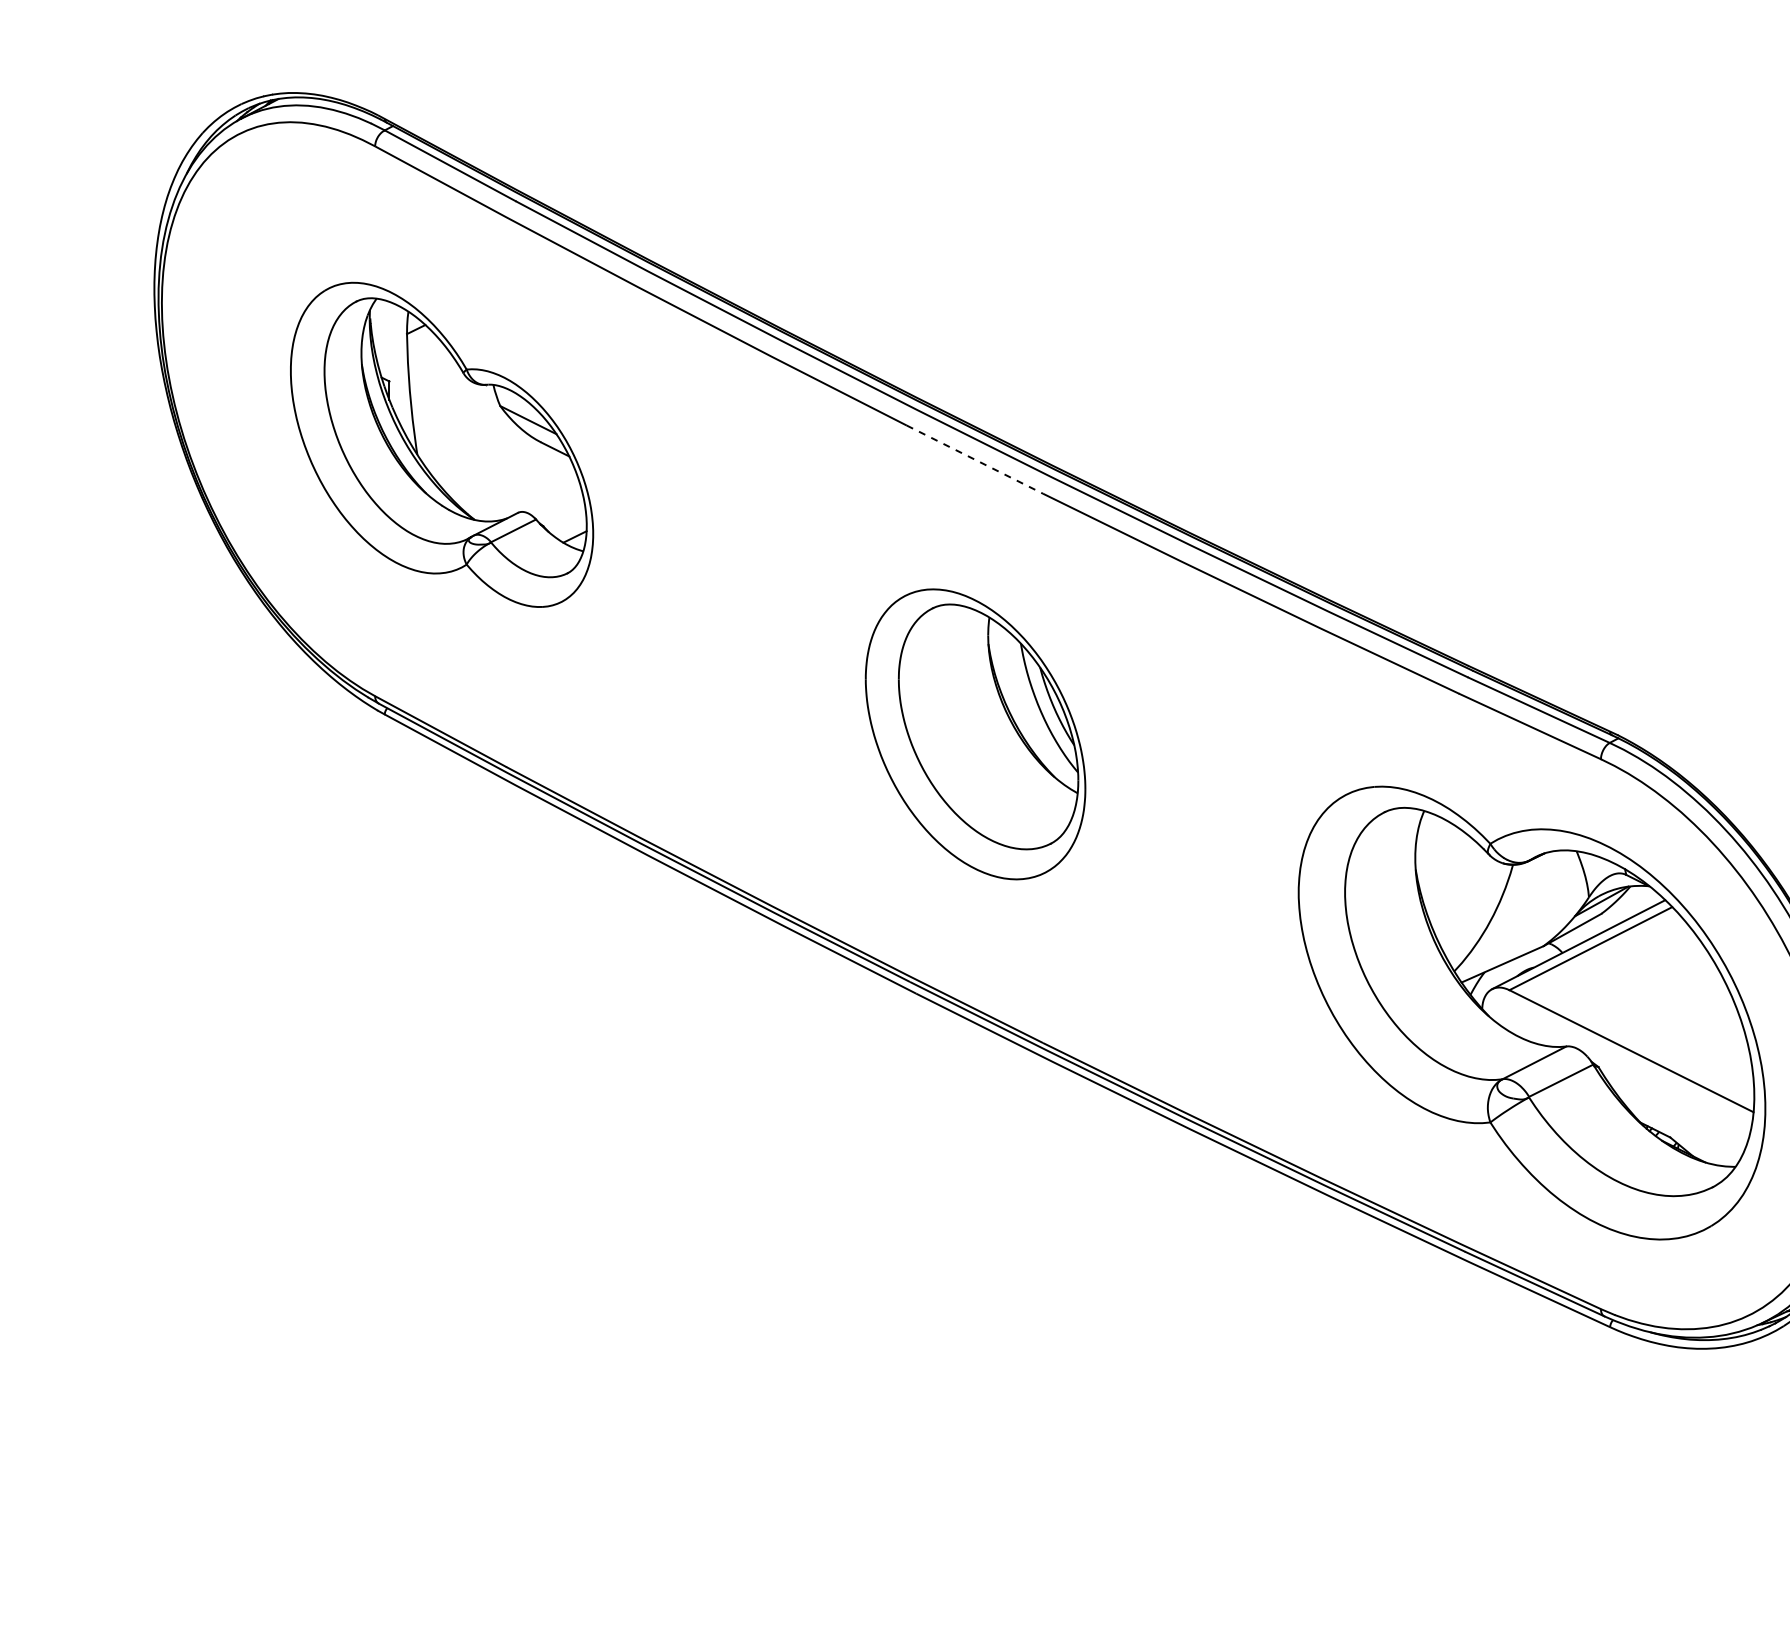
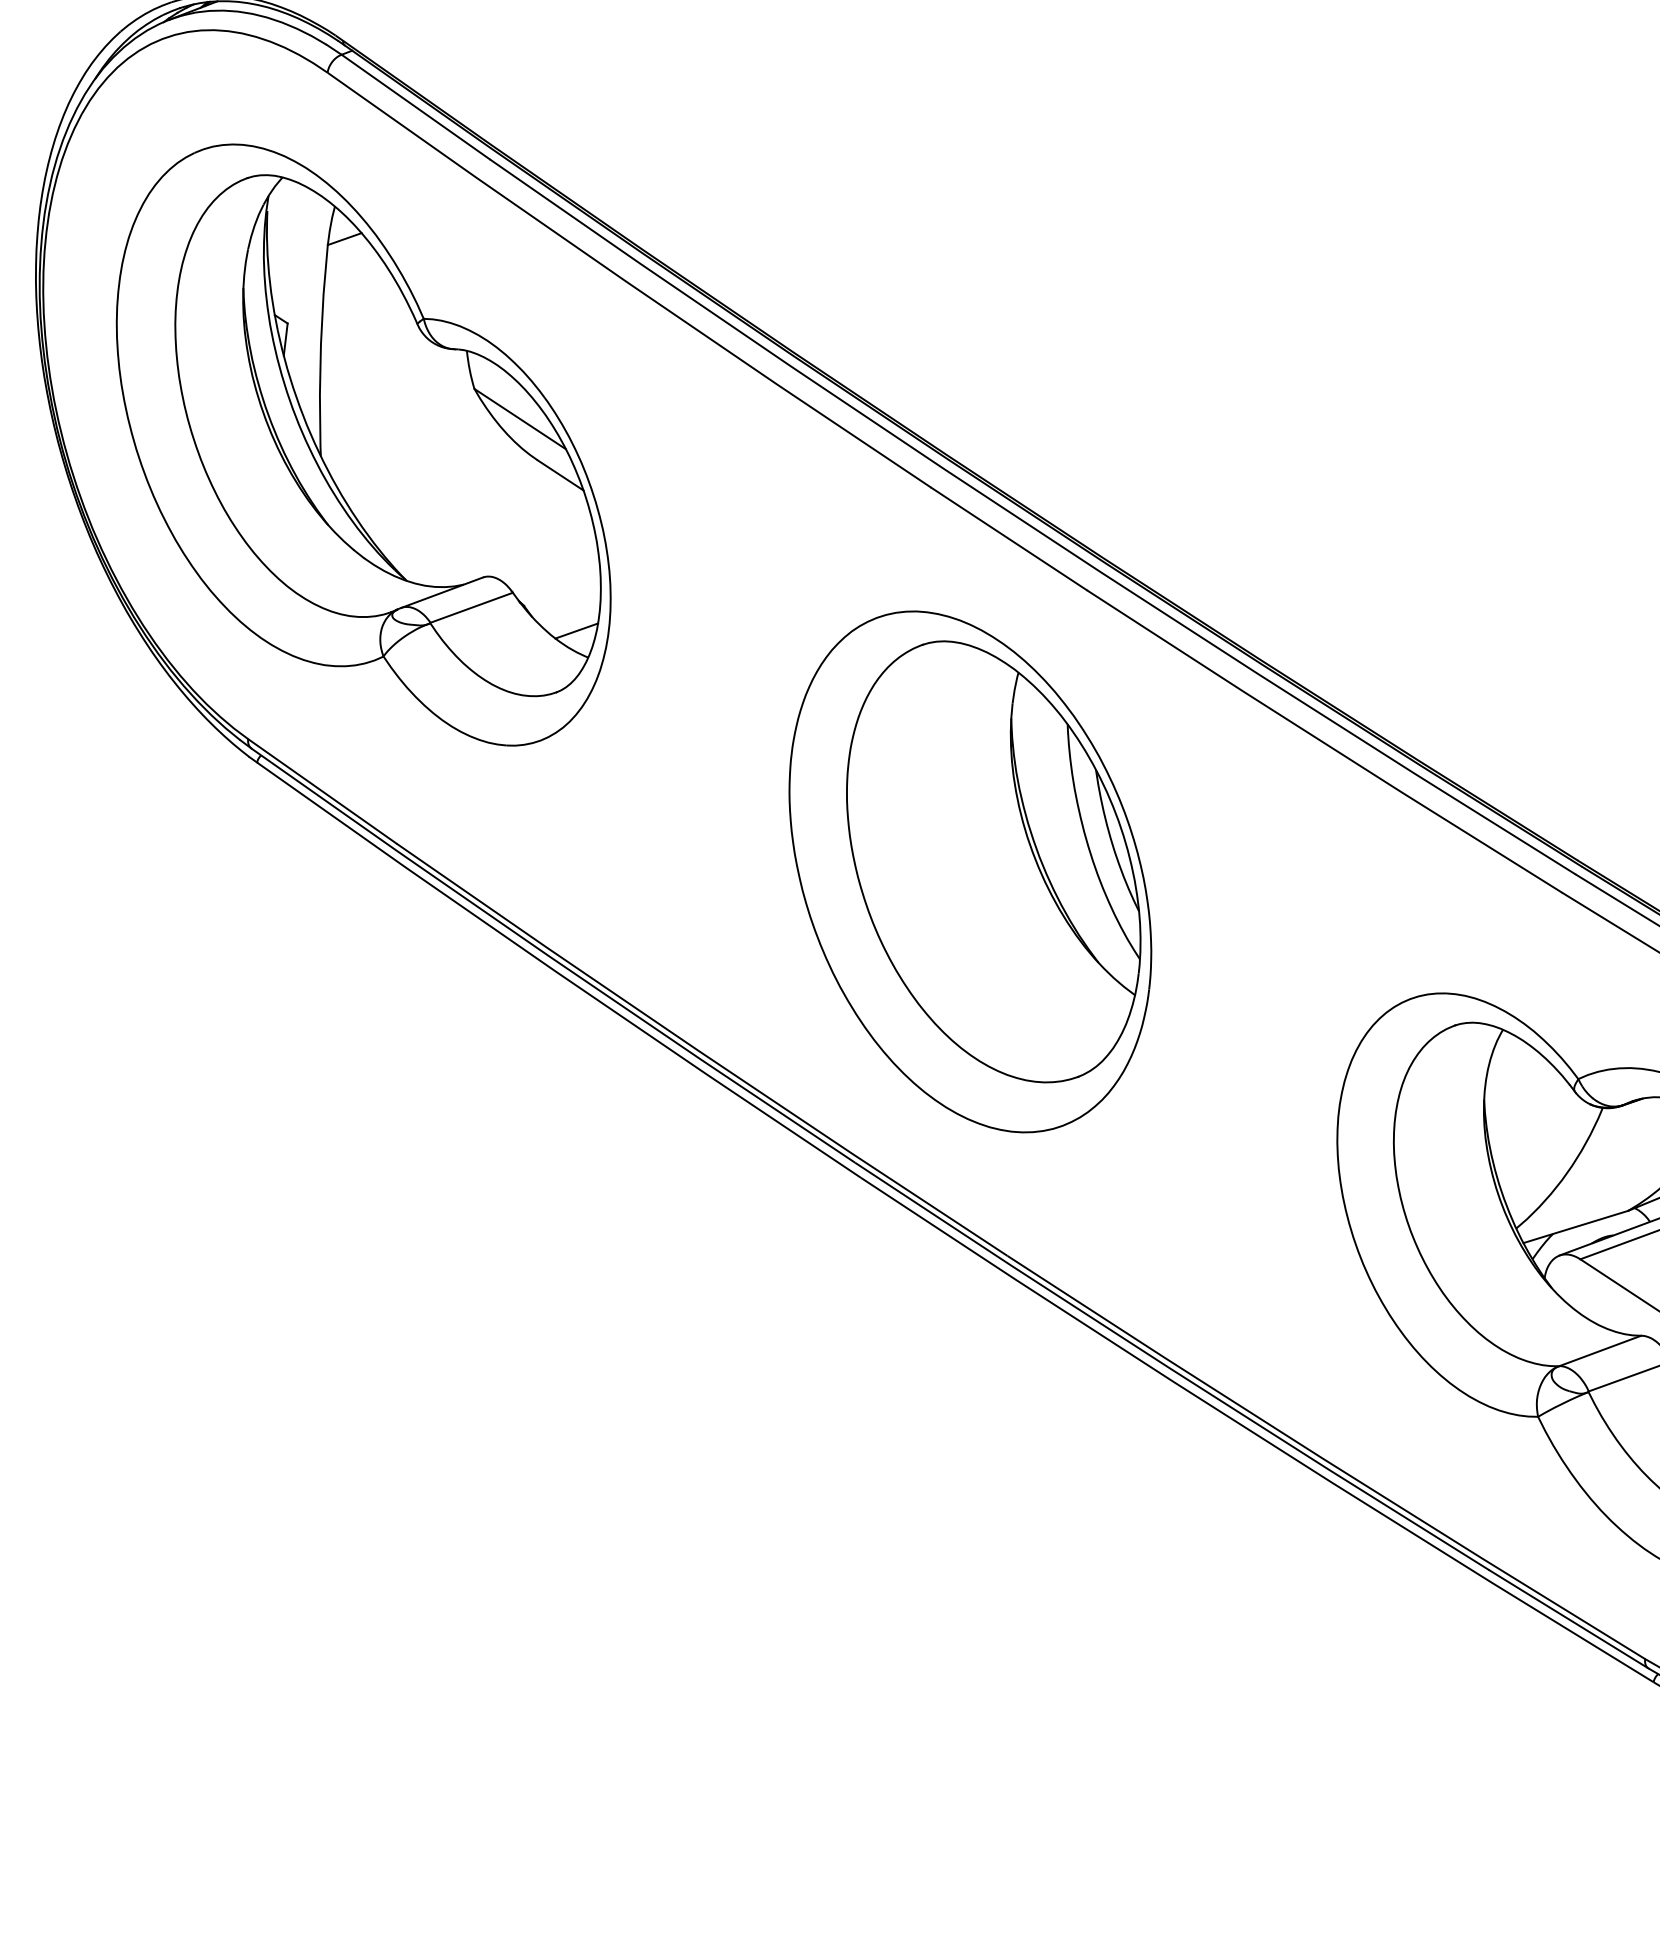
part: (441, 444) -> (364, 443), size x1.43
line: (975, 459) -> (1009, 538), dashed -> solid
part: (975, 734) -> (970, 872), size x1.43

